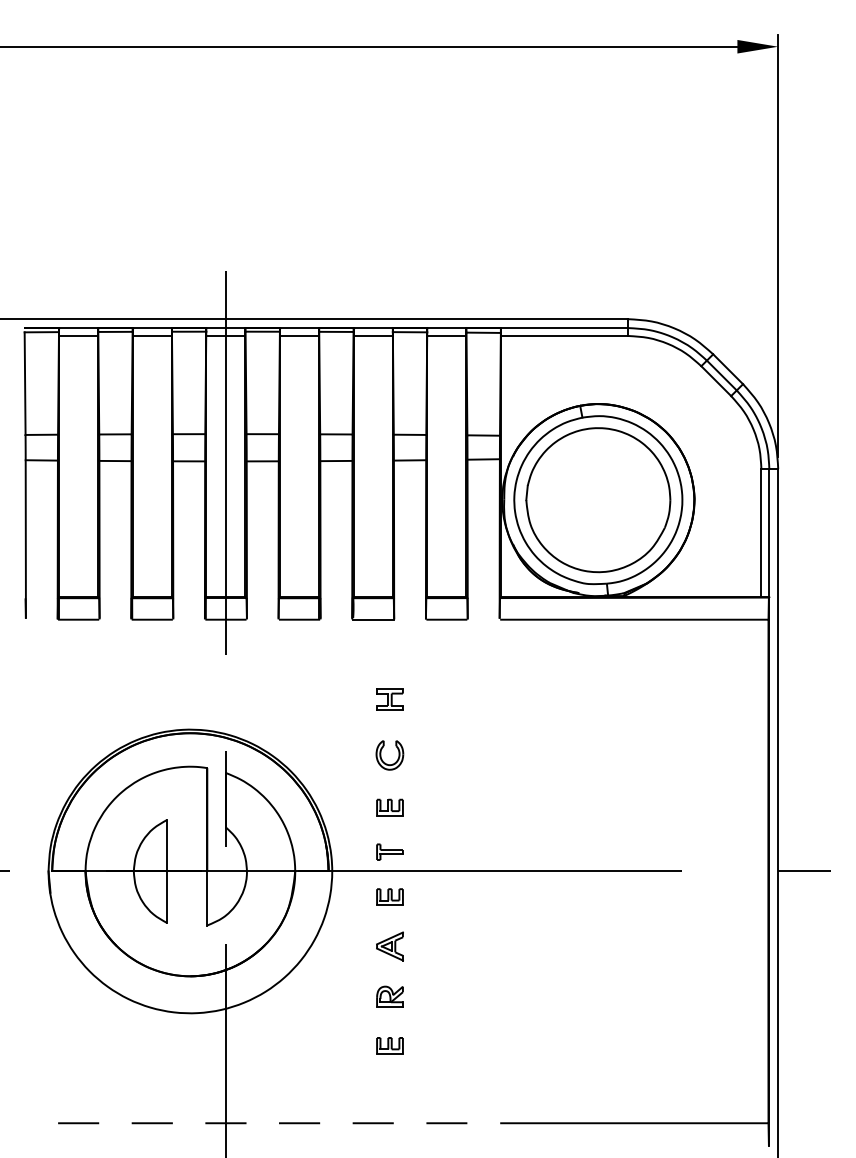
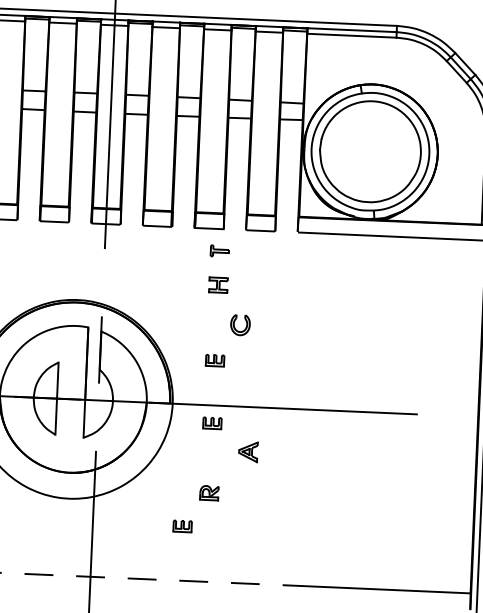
part: (383, 760) -> (235, 328), moved
part: (389, 851) -> (219, 250), moved
part: (389, 946) -> (247, 451), moved
part: (389, 1045) -> (182, 526), moved

